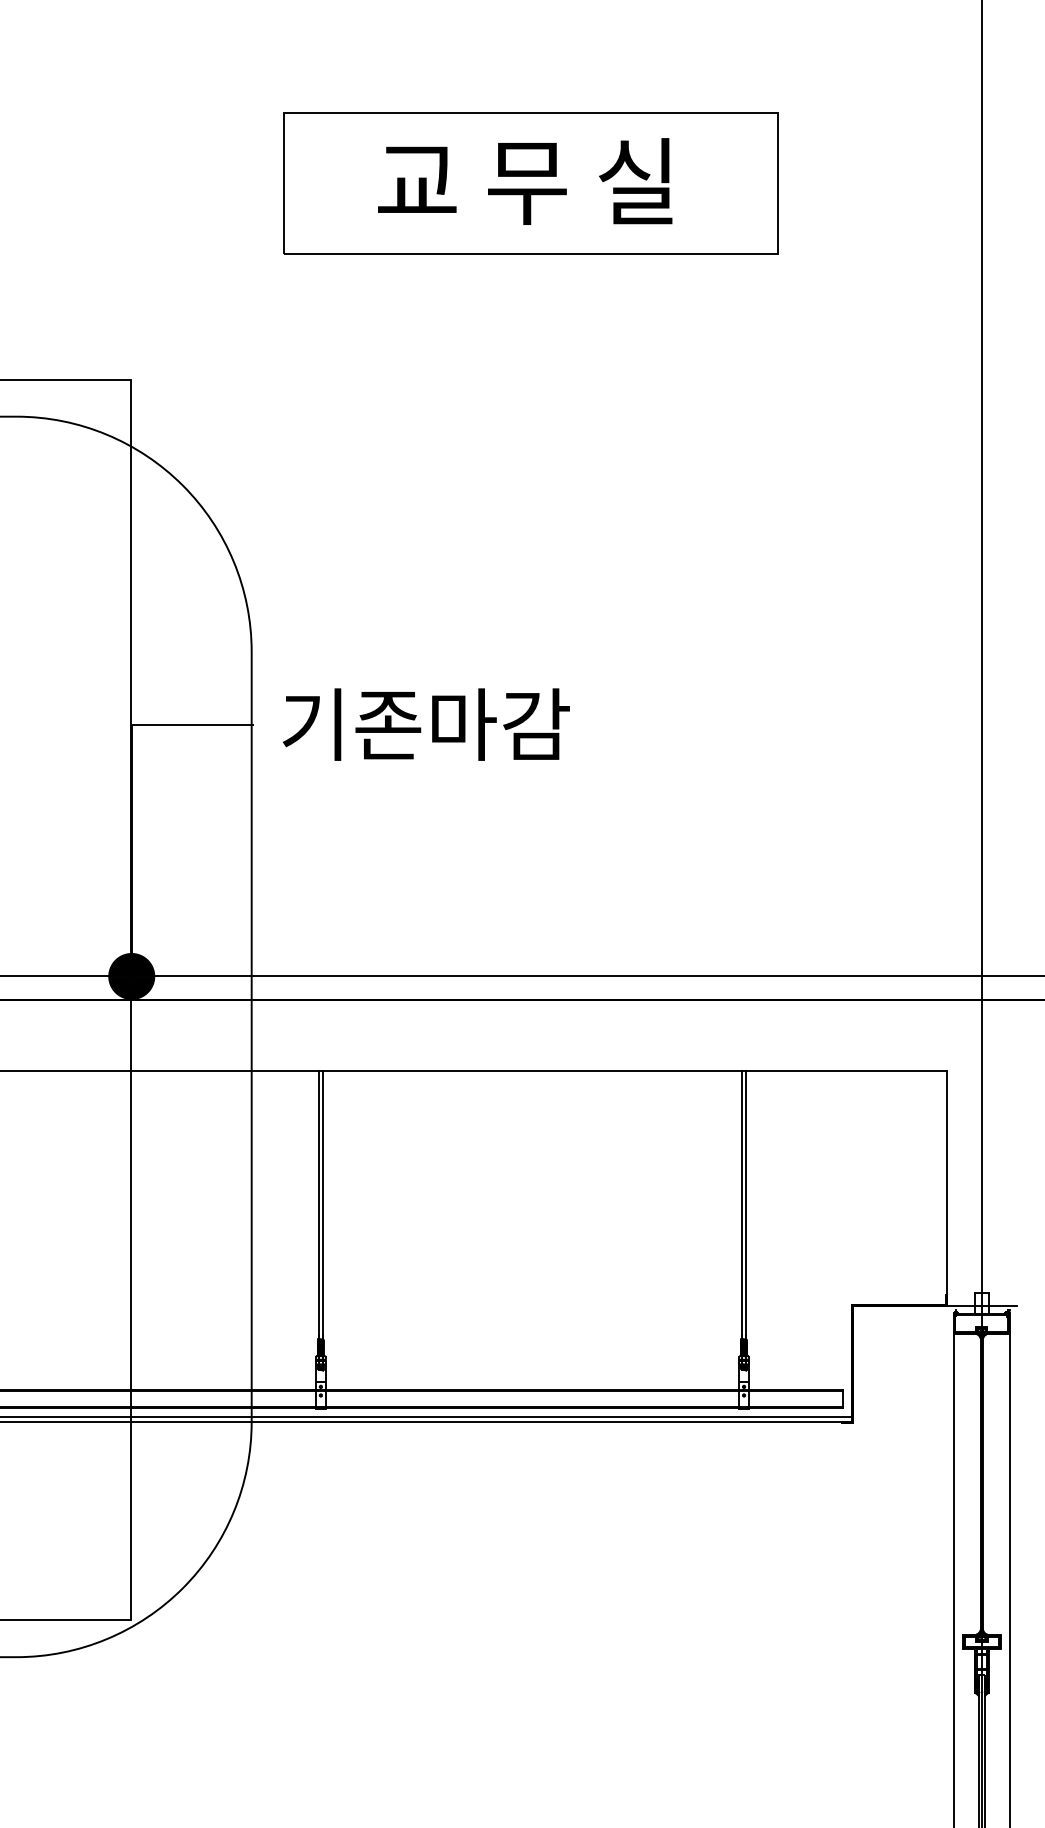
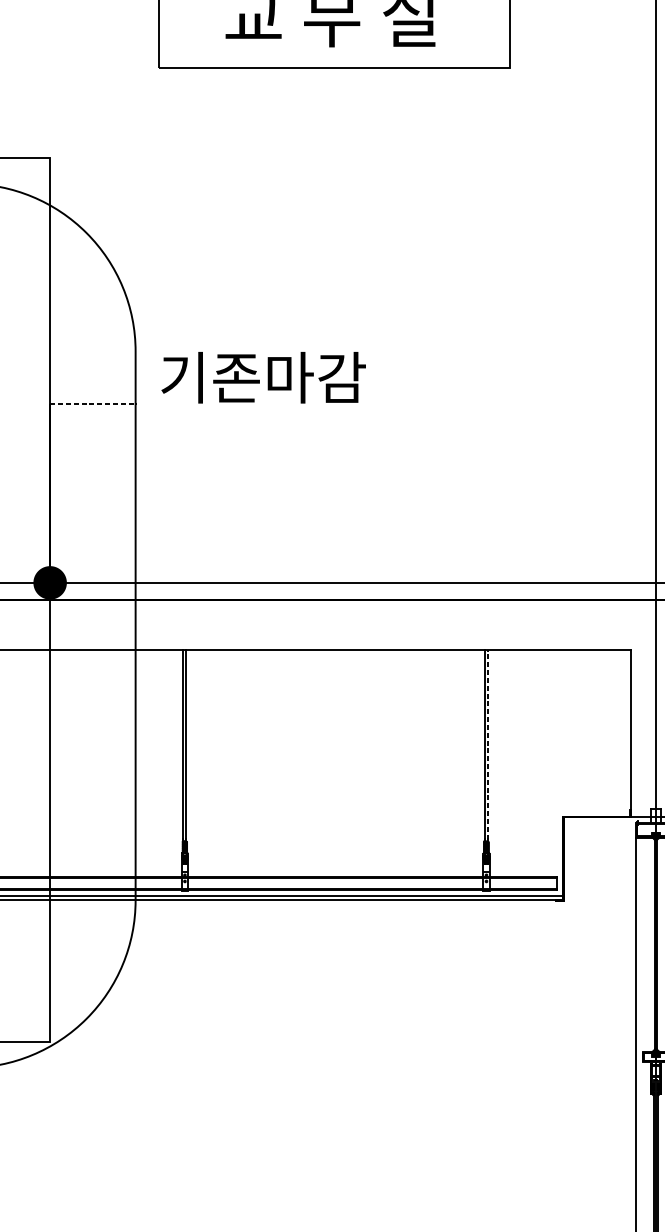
text: (426, 724) -> (263, 377), moved
line: (193, 725) -> (94, 404), solid -> dashed
line: (746, 1203) -> (488, 744), solid -> dashed

